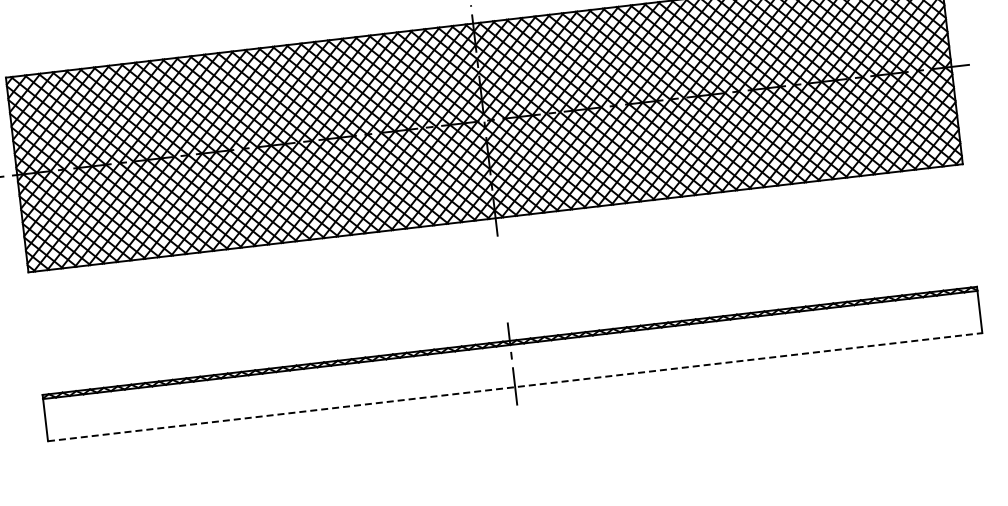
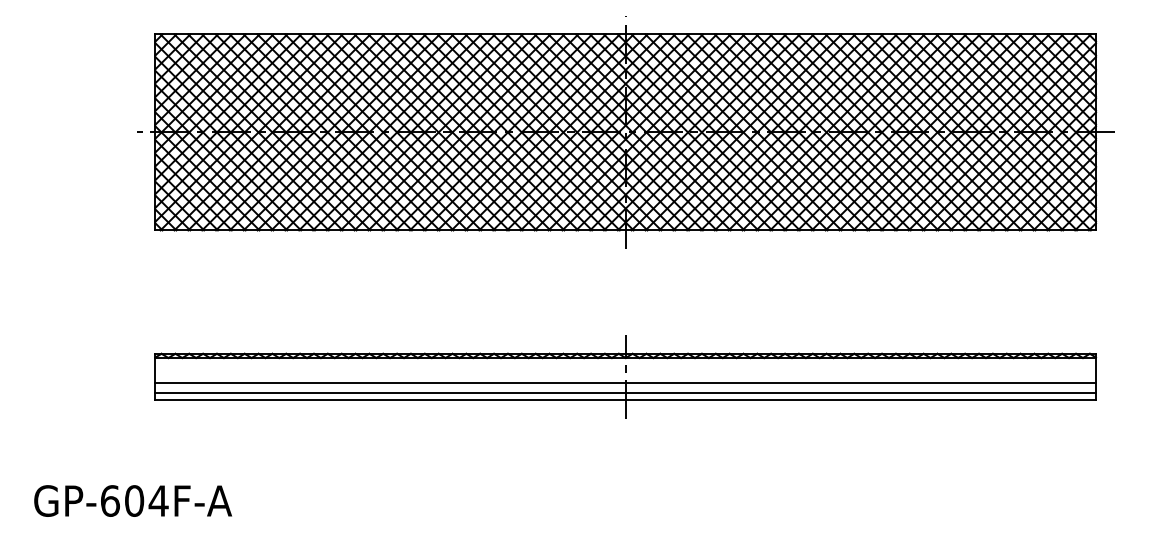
line: (512, 370) -> (625, 383), added
line: (514, 380) -> (625, 393), added
line: (515, 387) -> (626, 400), dashed -> solid

